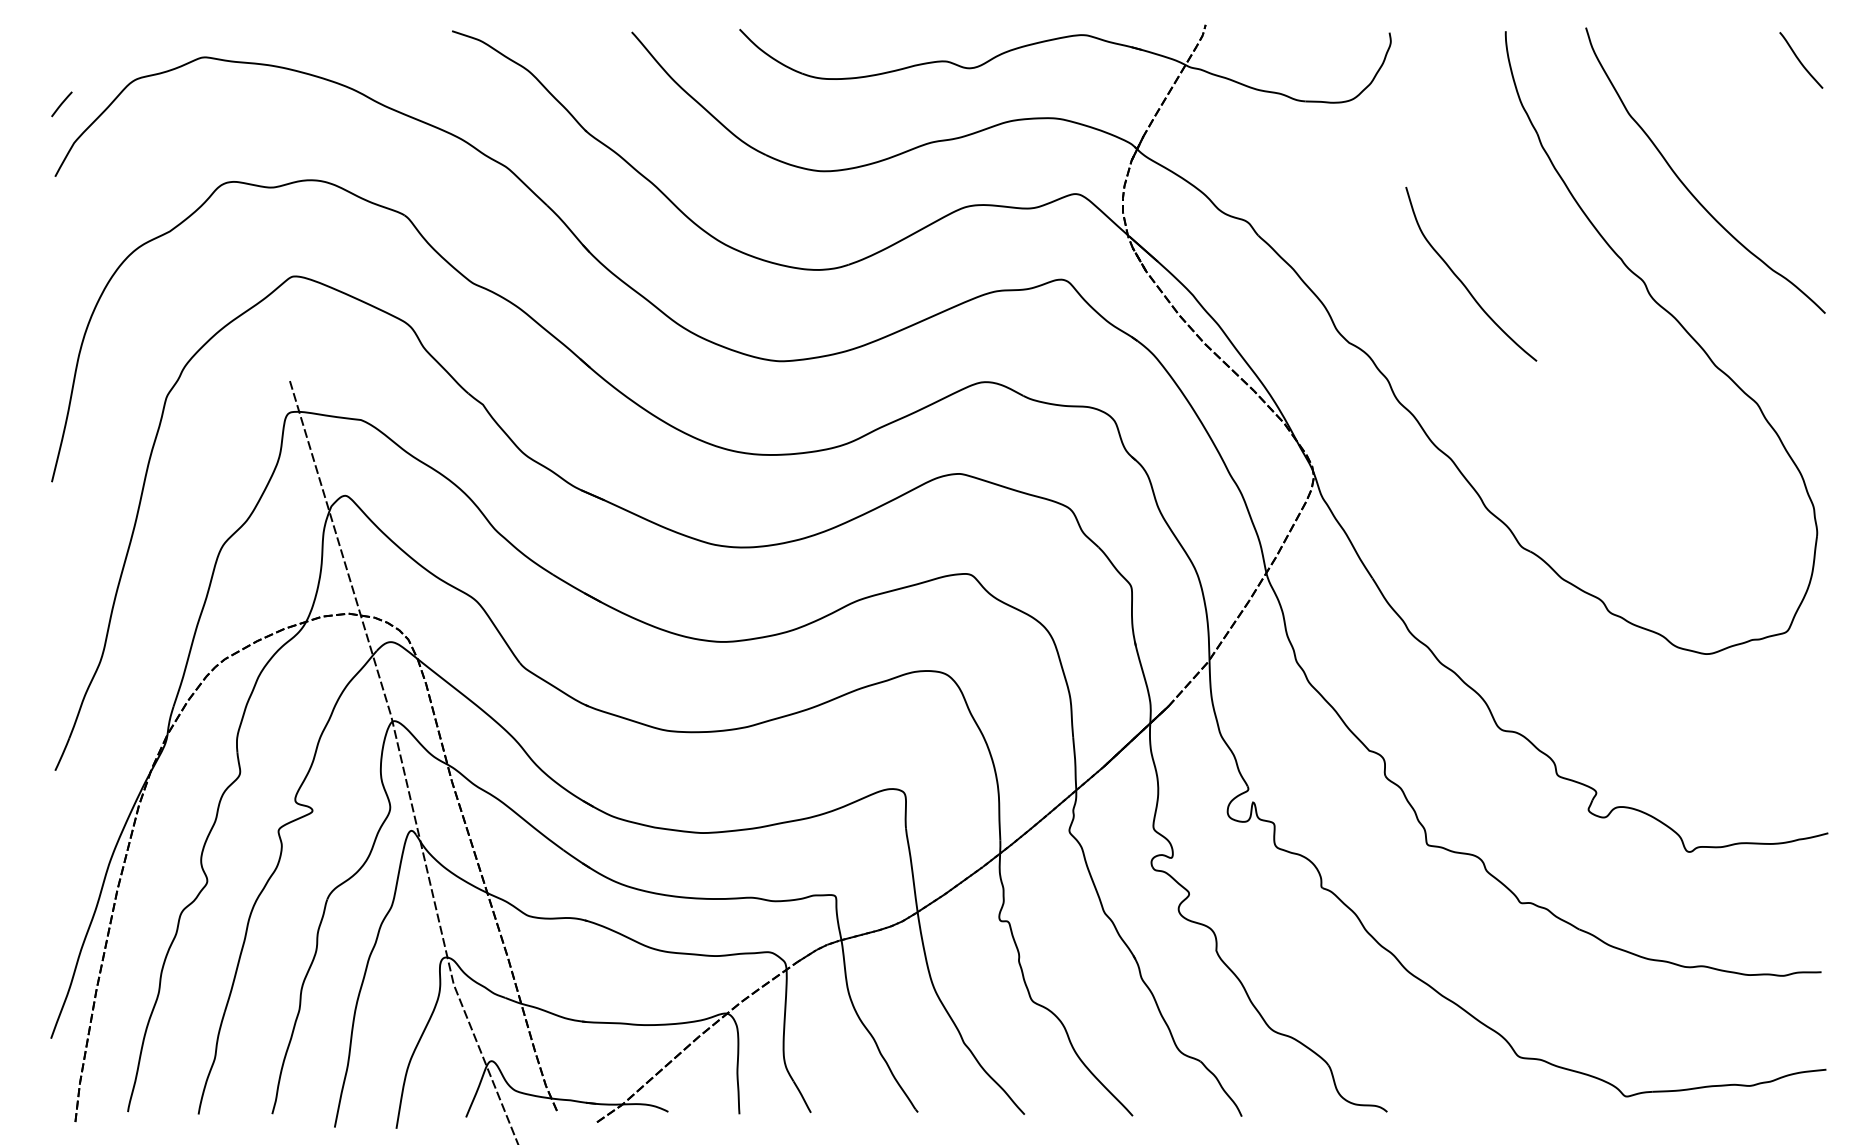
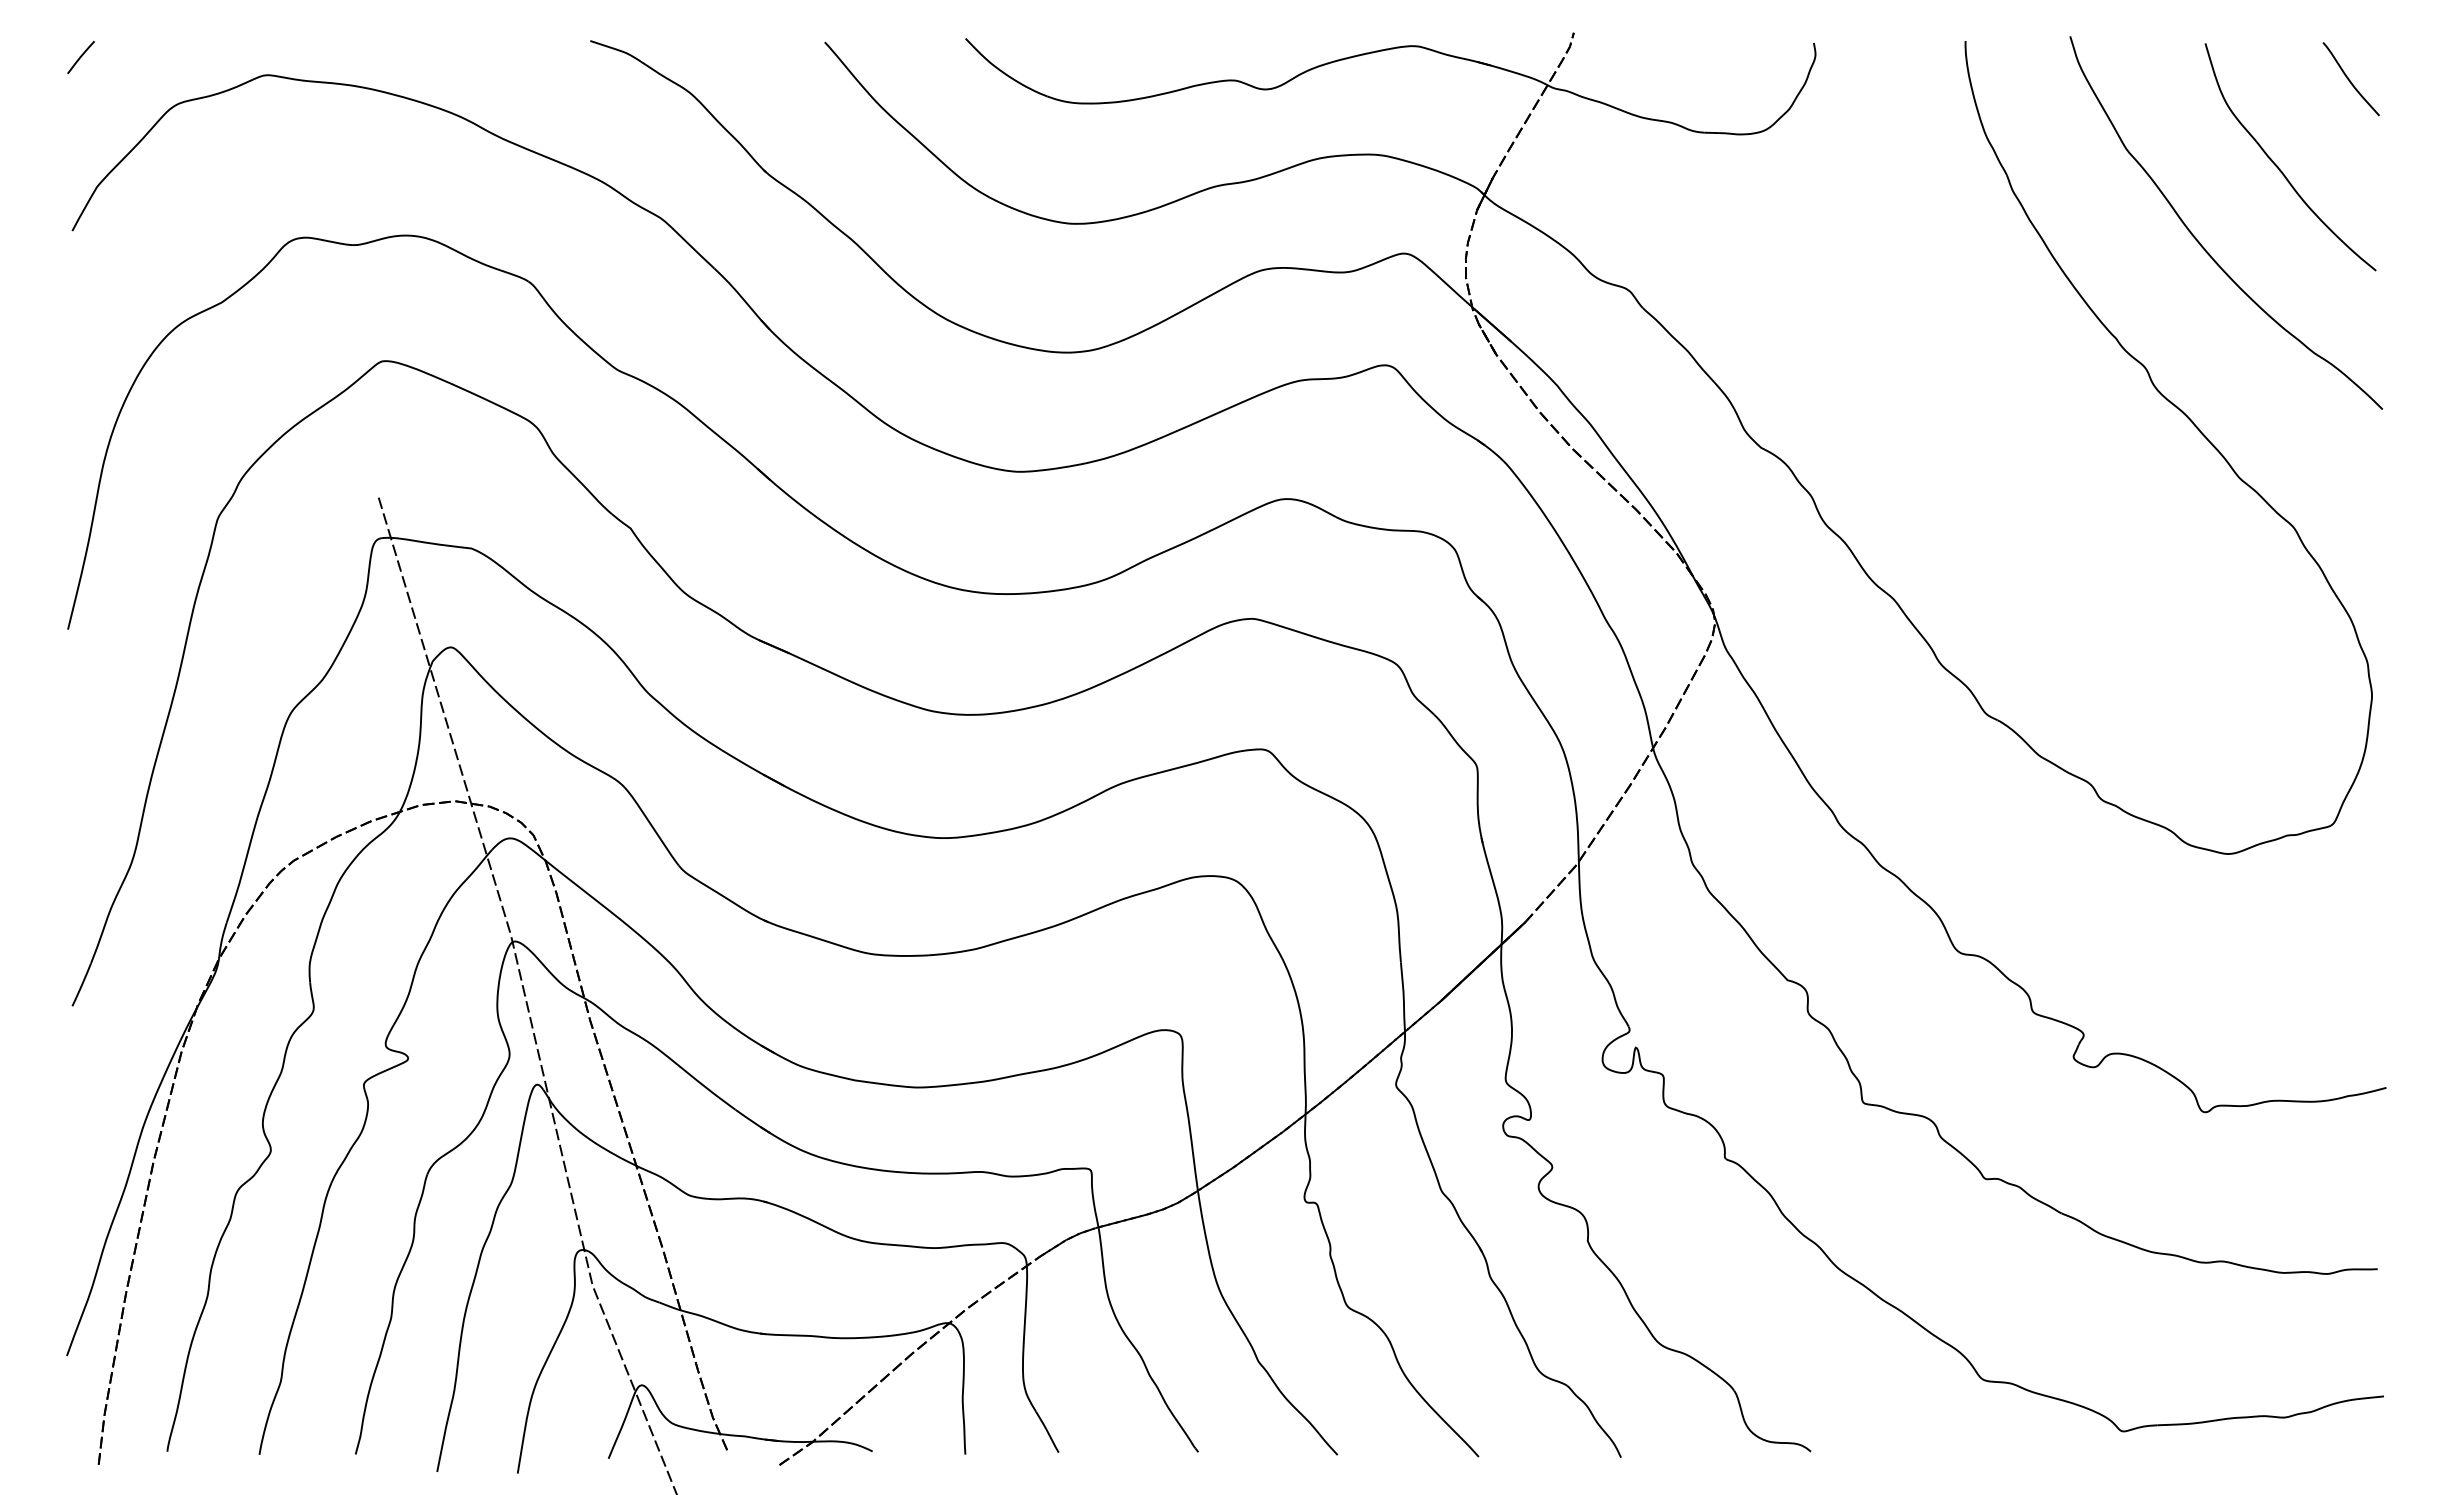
line: (61, 104) -> (80, 57), moved
curve: (1462, 282) -> (2279, 167), moved

